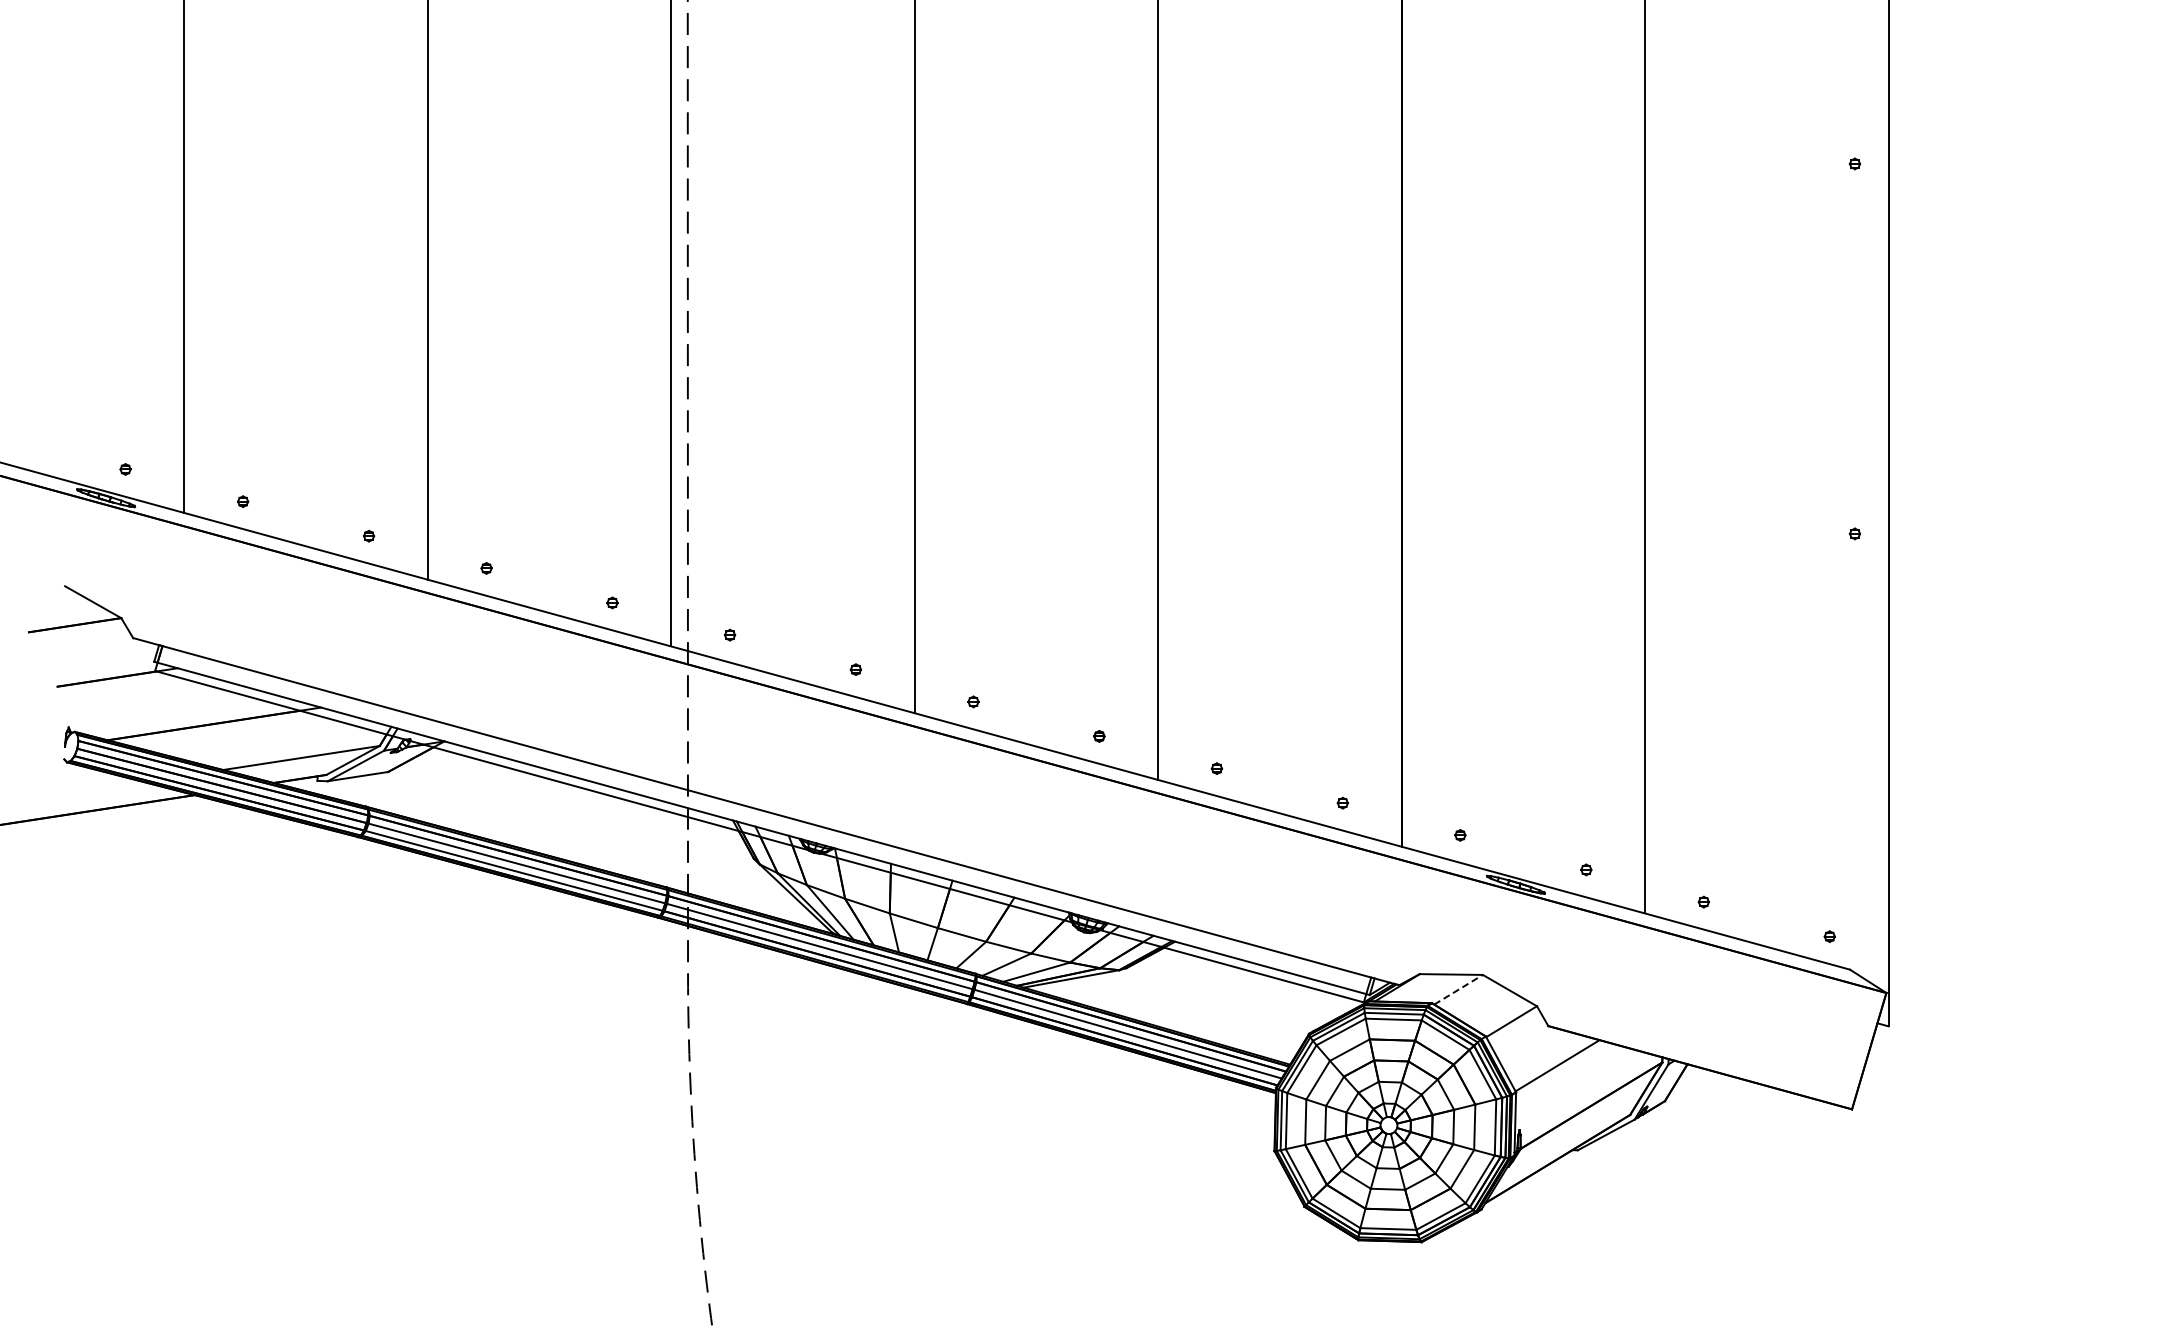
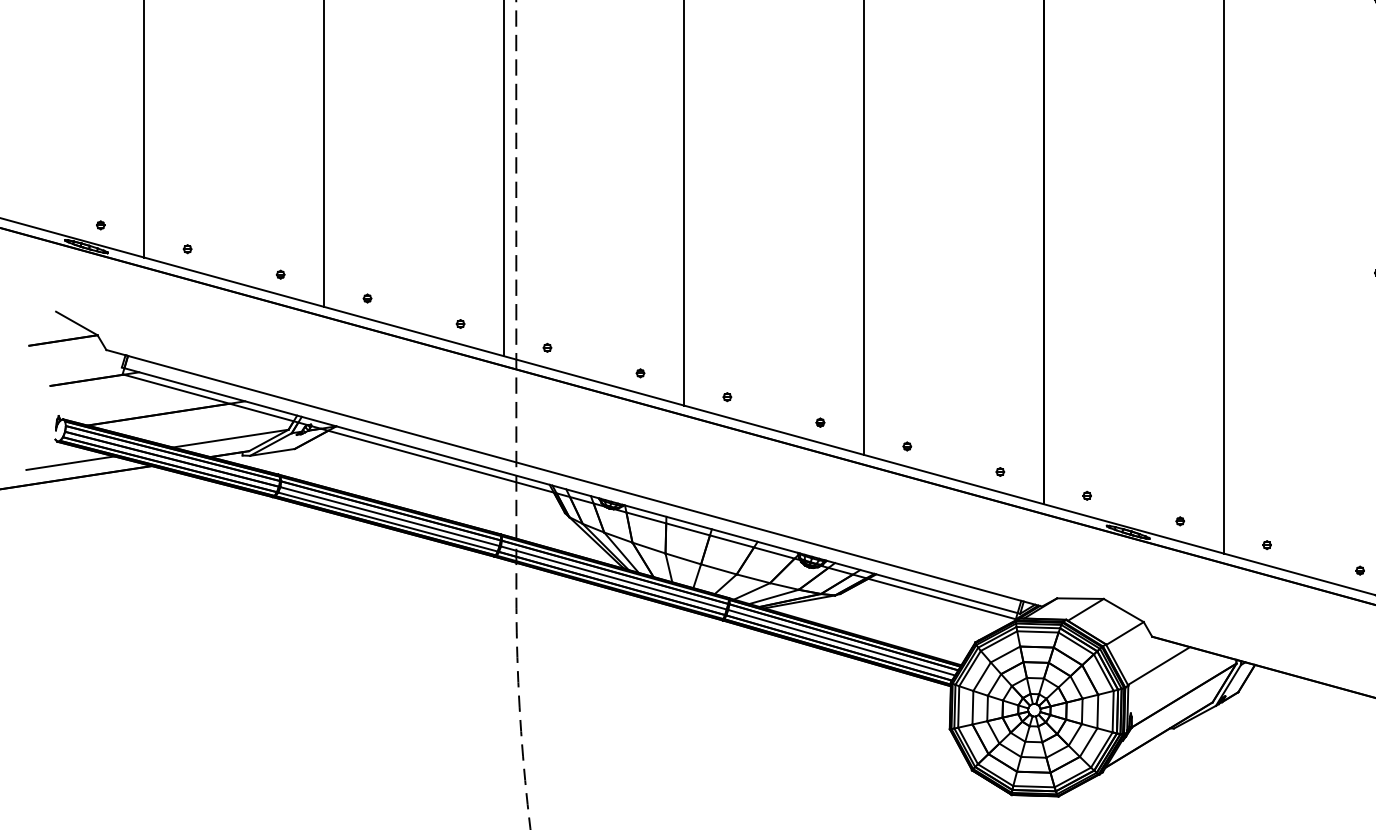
line: (84, 791) -> (70, 463), added
line: (1458, 989) -> (1085, 609), dashed -> solid

